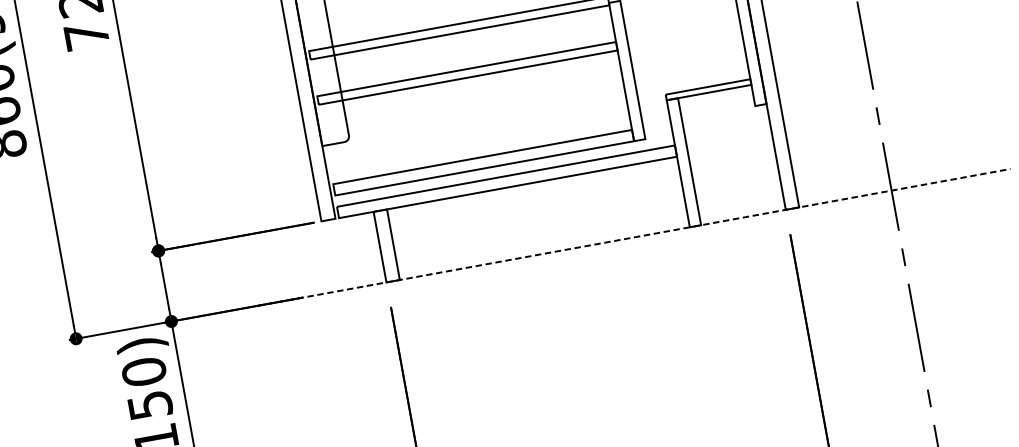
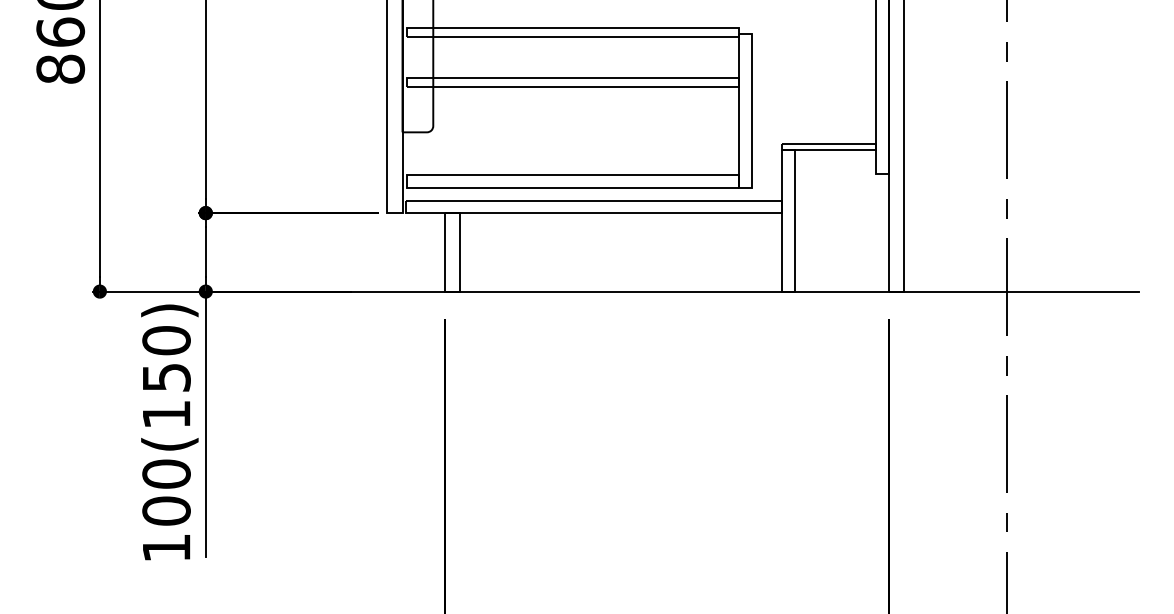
line: (634, 237) -> (720, 291), dashed -> solid

